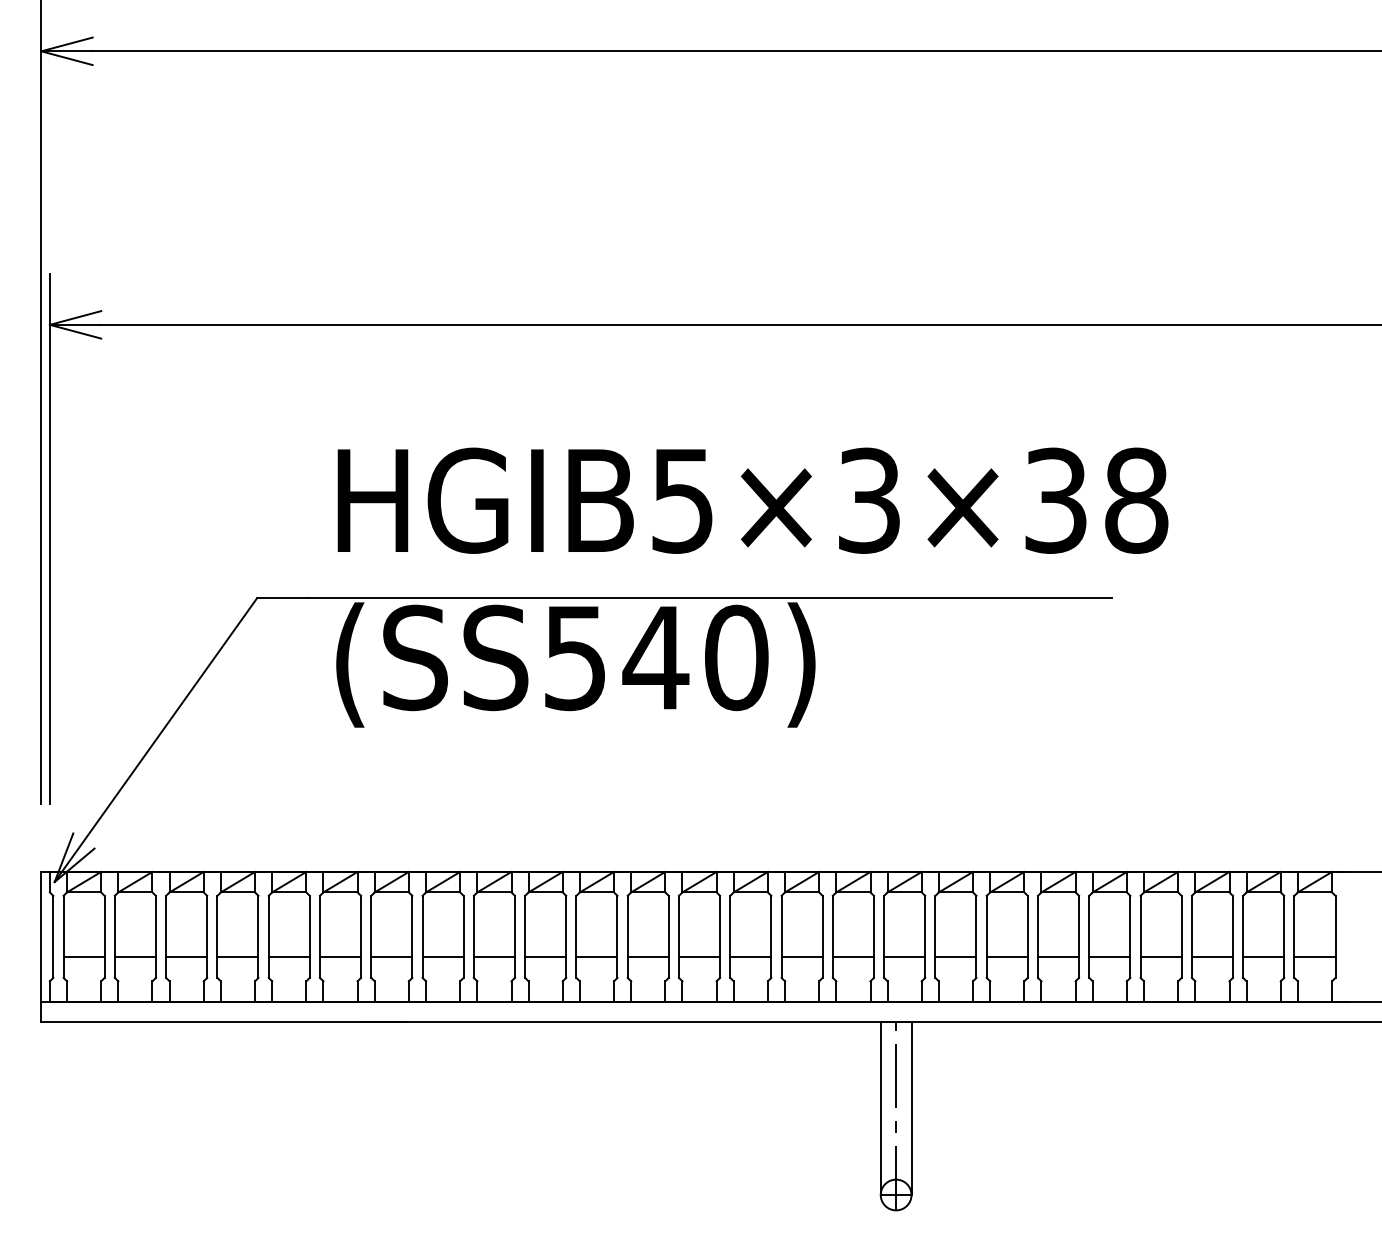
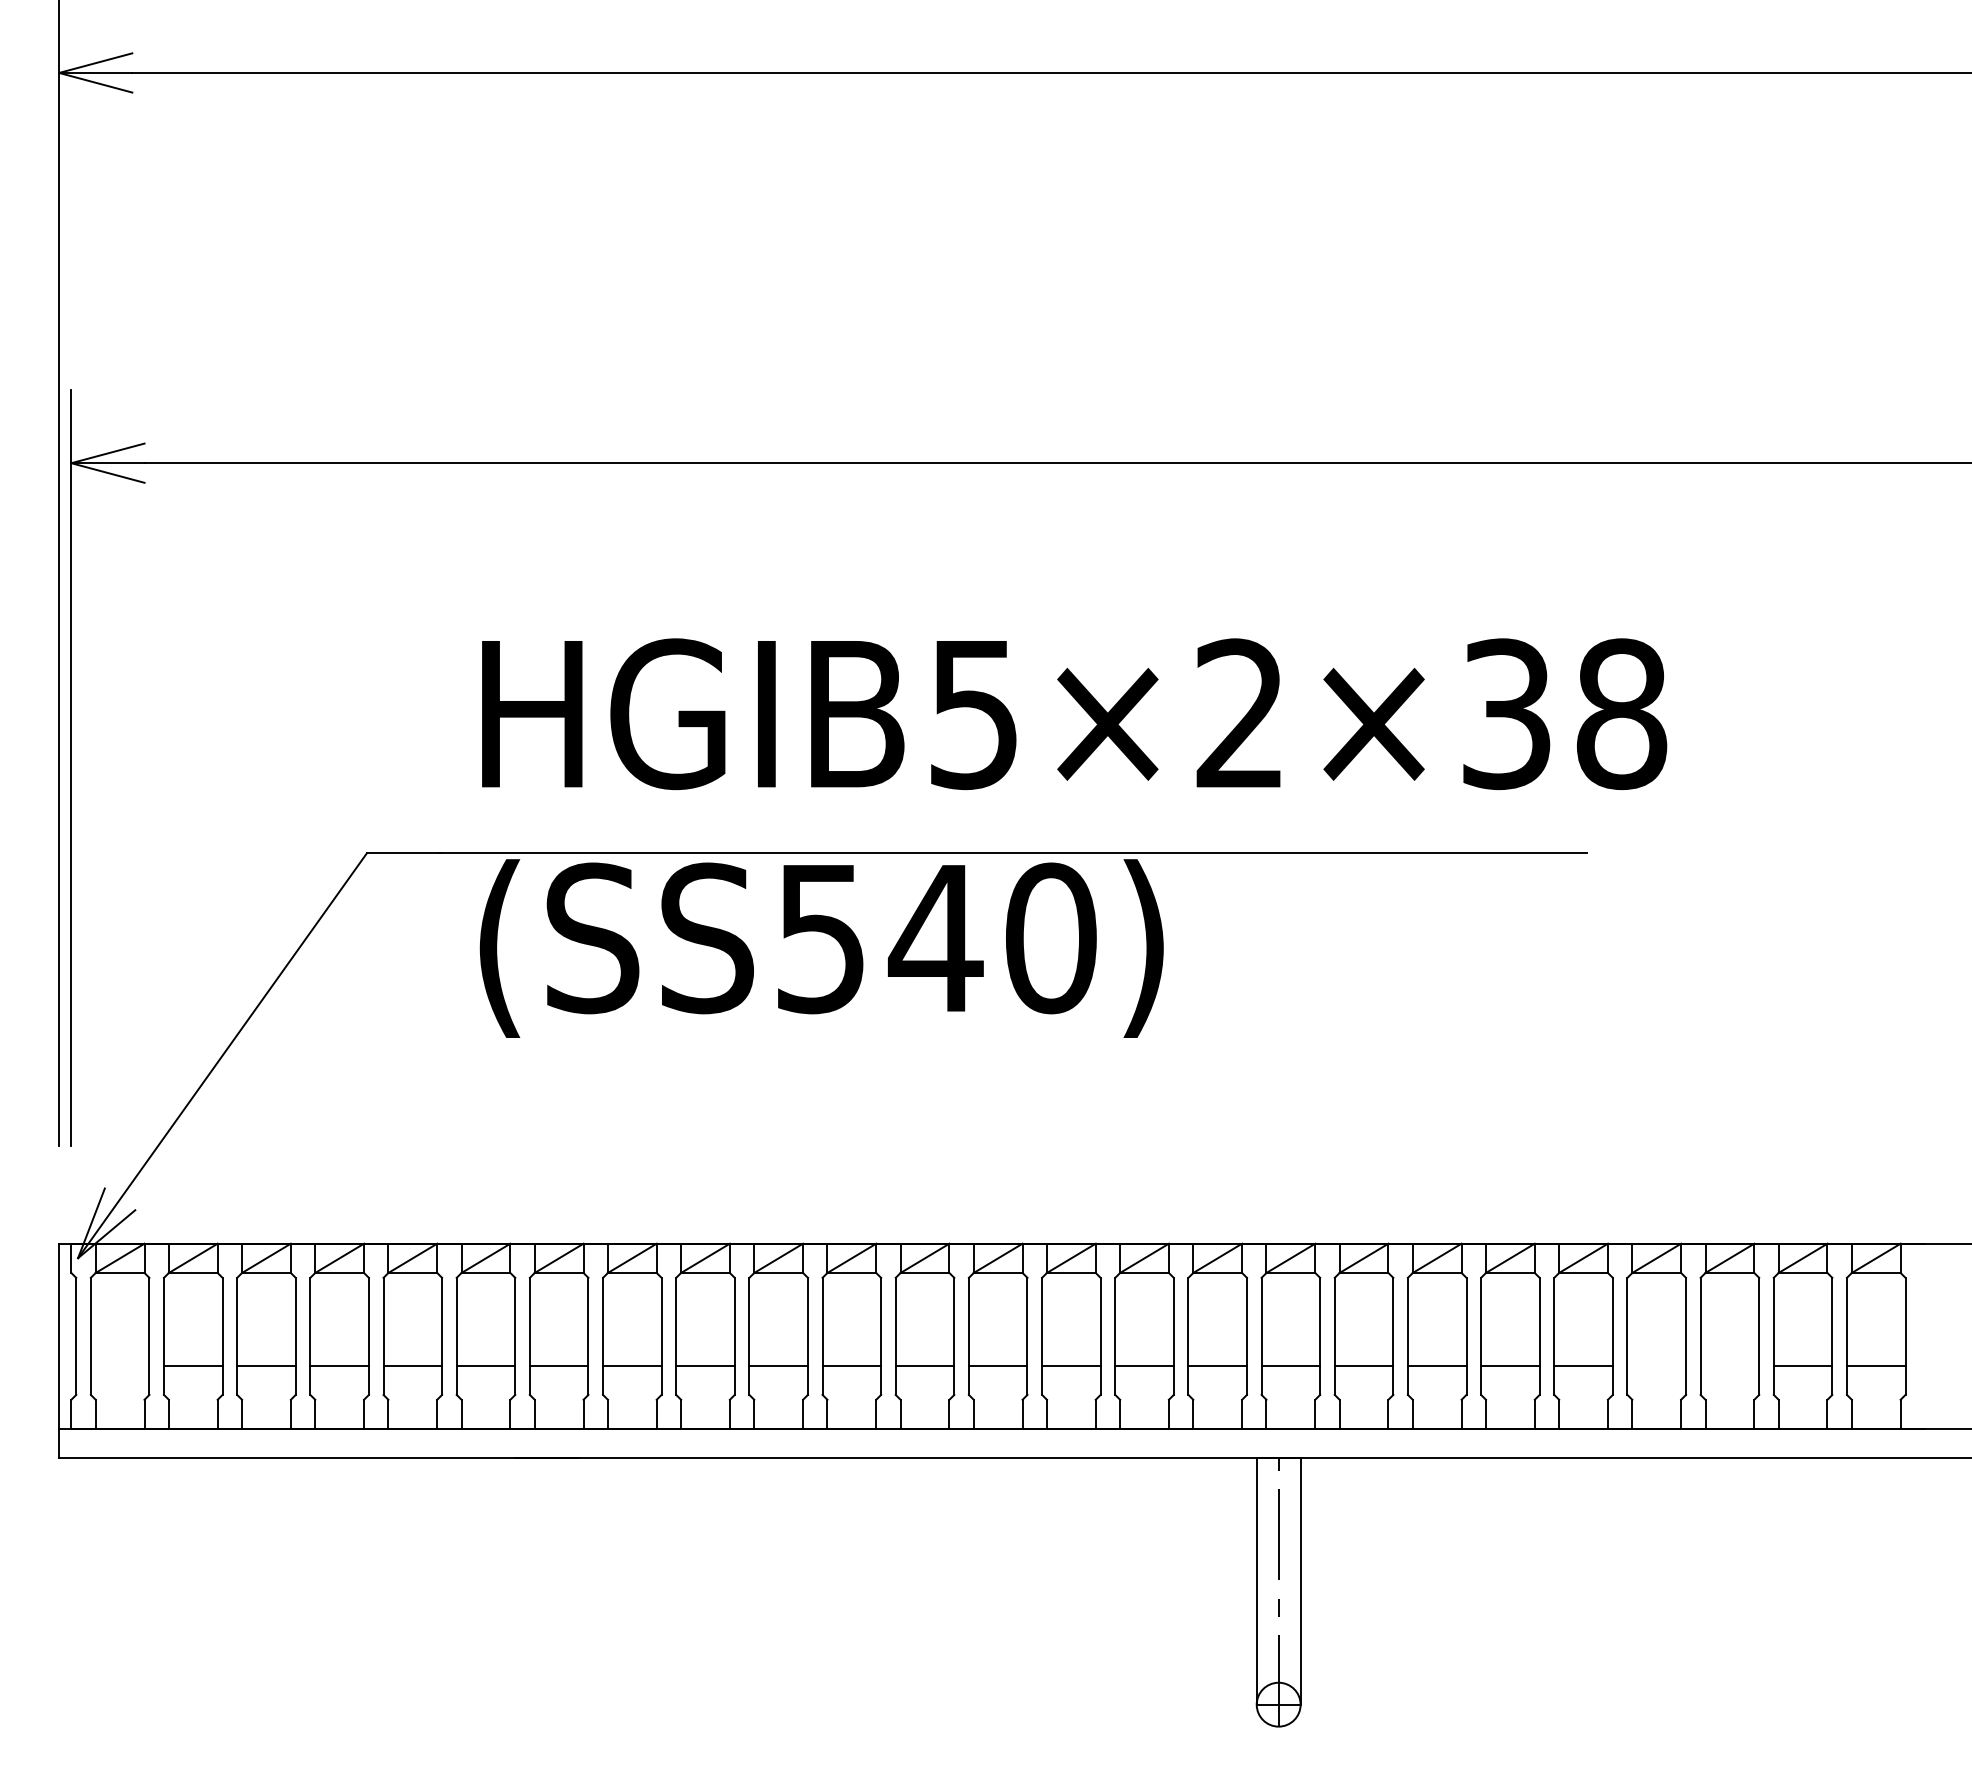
text: (868, 500) -> (1239, 714), HGIB5×3×38 -> HGIB5×2×38
line: (83, 957) -> (119, 1365), removed
line: (1160, 957) -> (1656, 1365), removed
line: (1212, 957) -> (1729, 1365), removed

